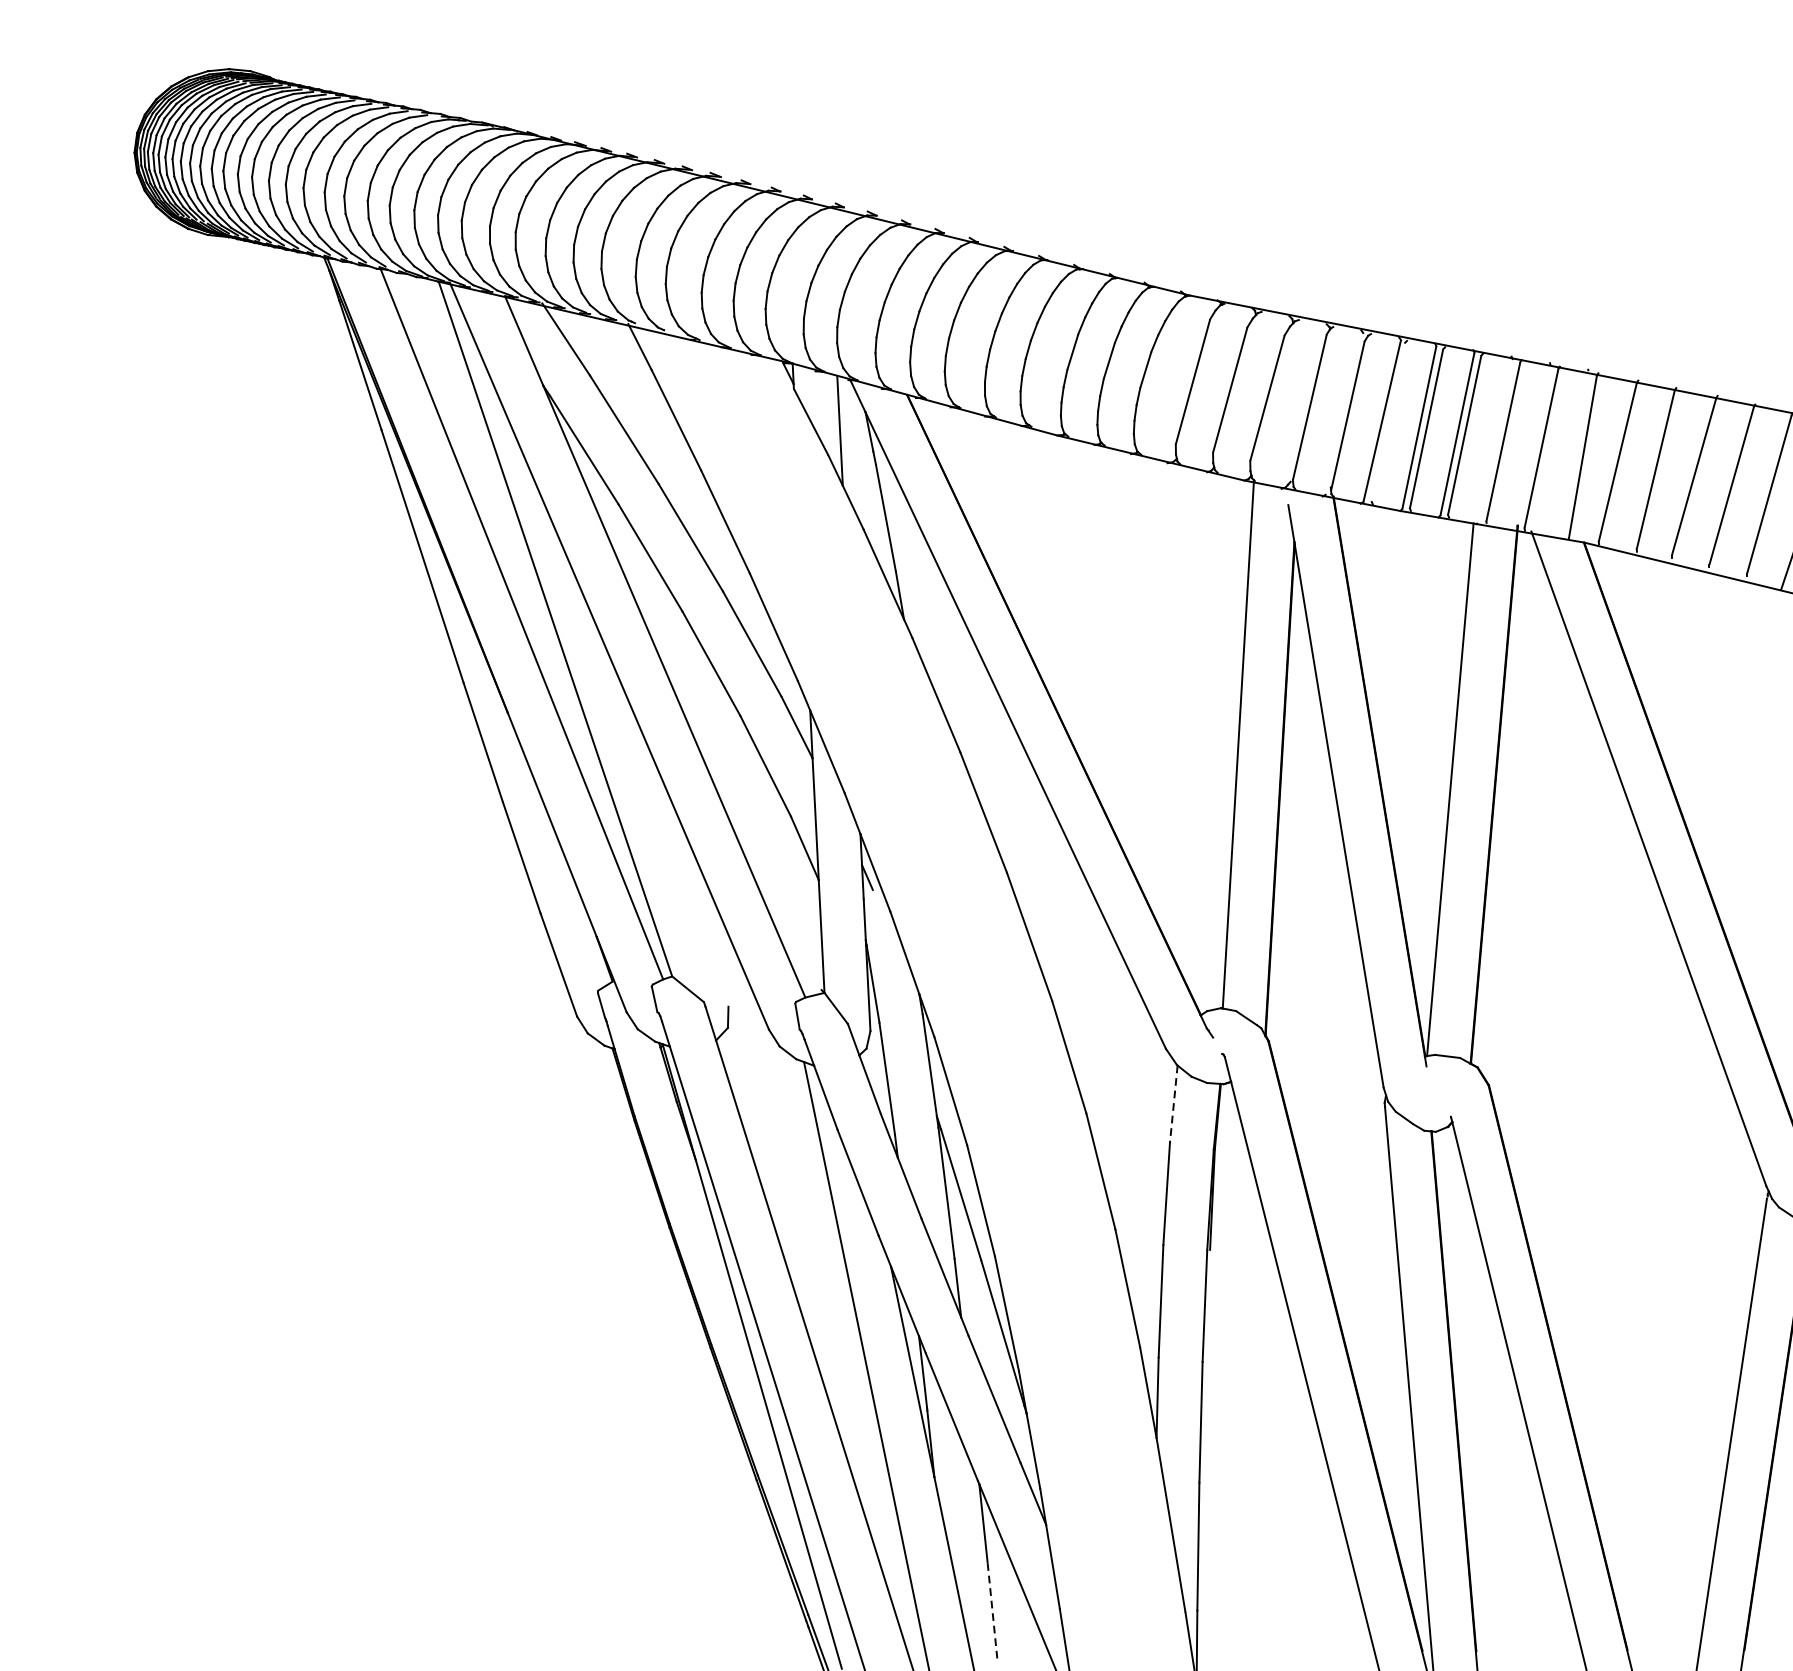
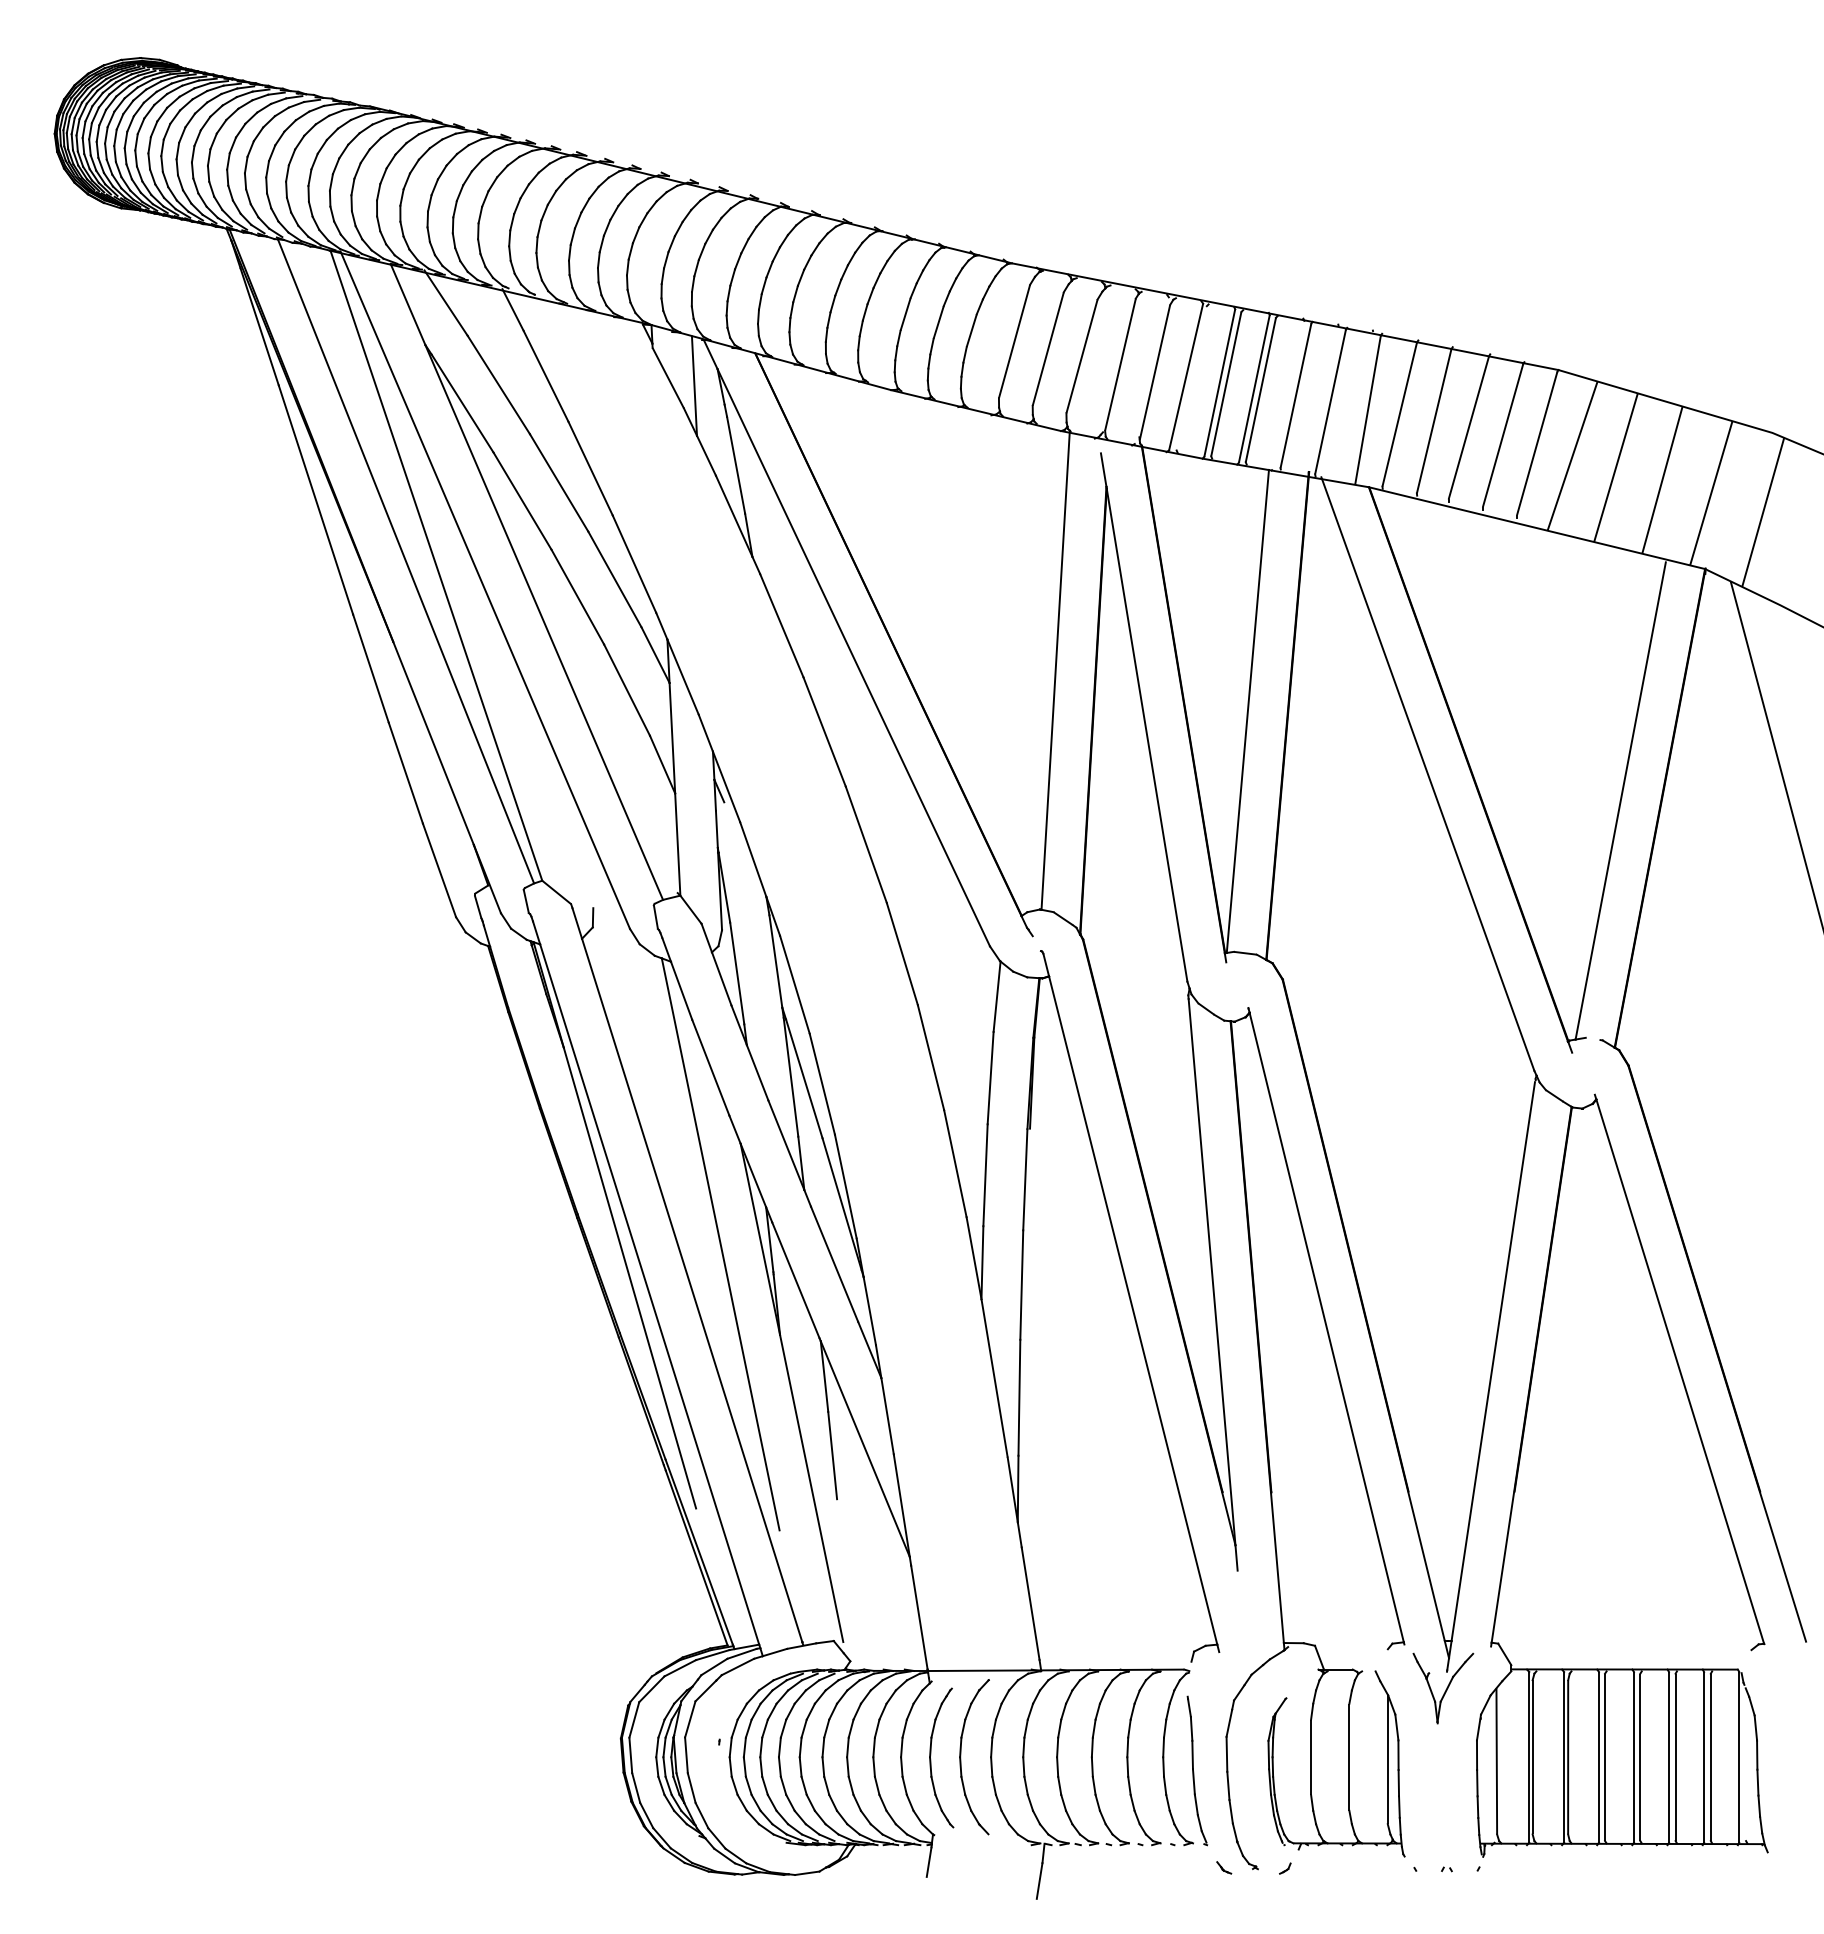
line: (1174, 1105) -> (997, 997), dashed -> solid
line: (992, 1610) -> (832, 1455), dashed -> solid

